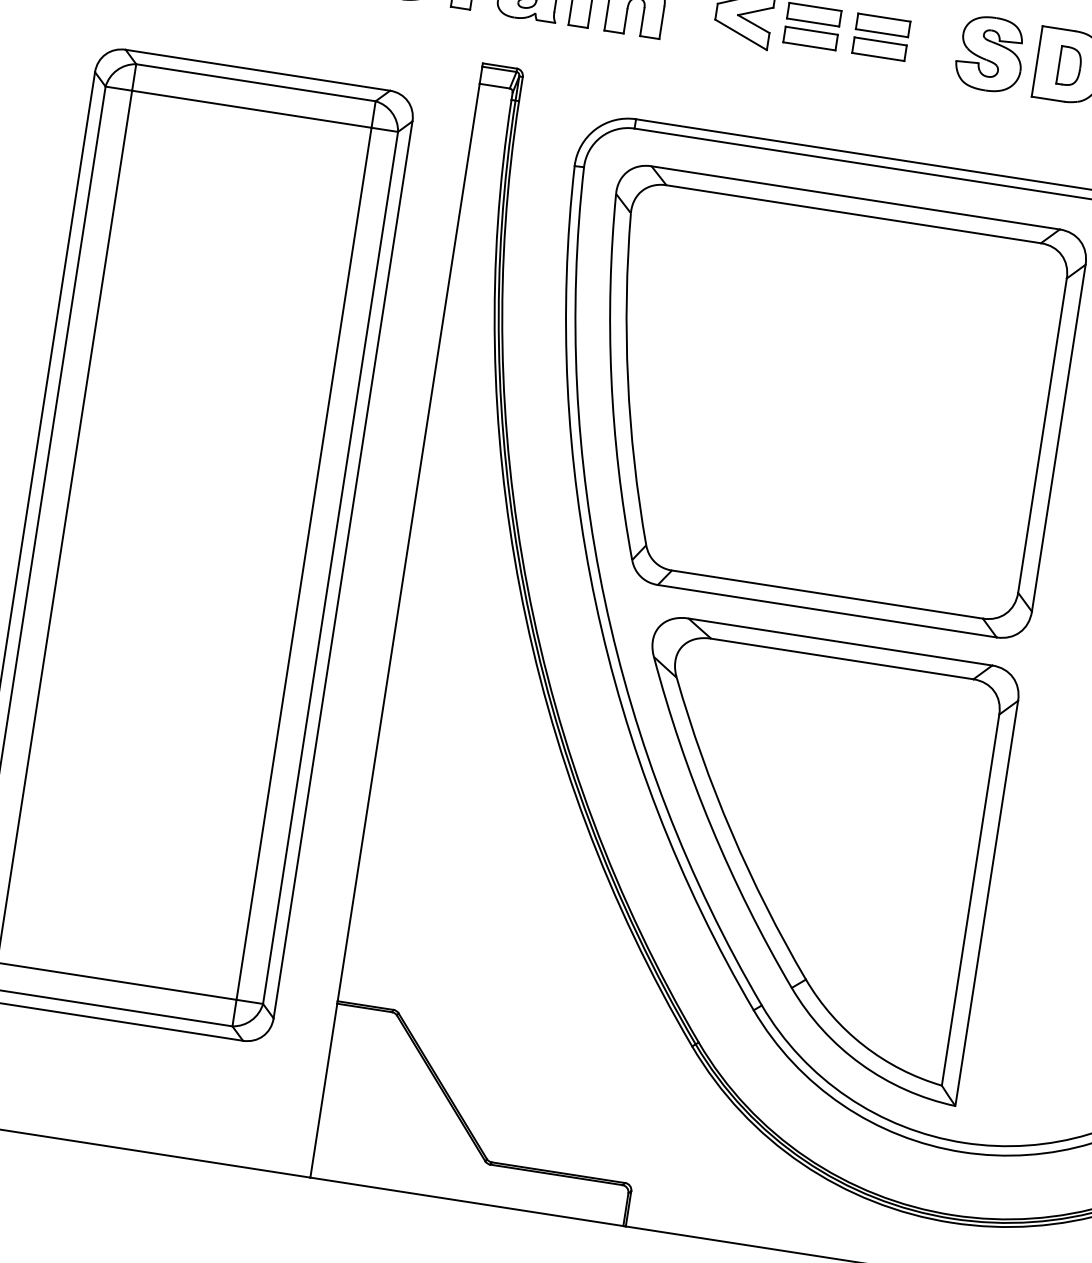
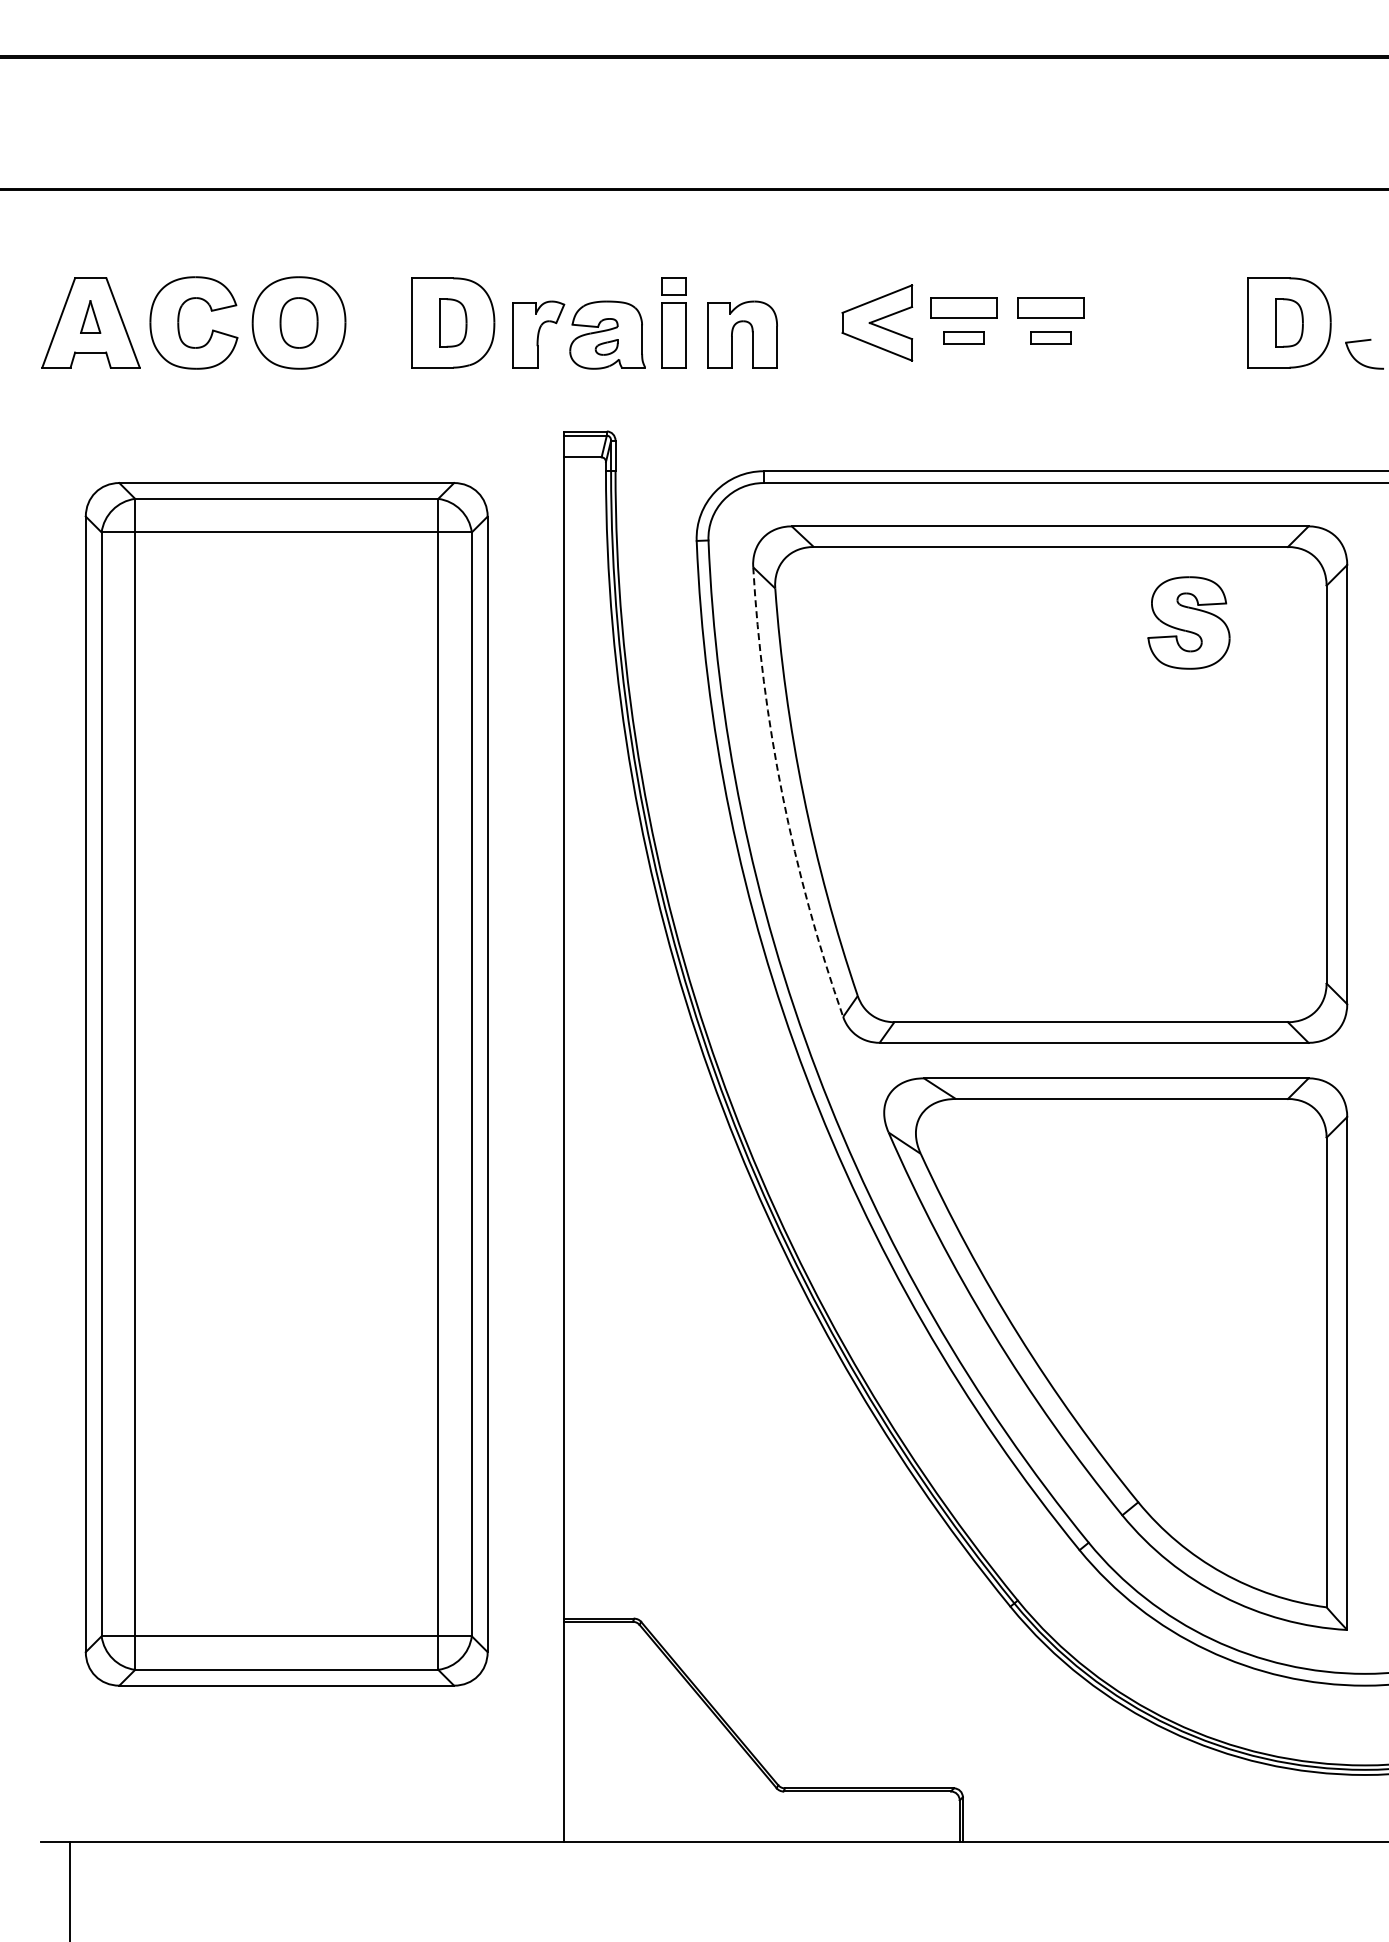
part: (810, 38) -> (963, 337), size x0.6
part: (879, 48) -> (1050, 337), size x0.6
part: (989, 53) -> (1188, 622), moved
arc: (611, 377) -> (782, 795), solid -> dashed

